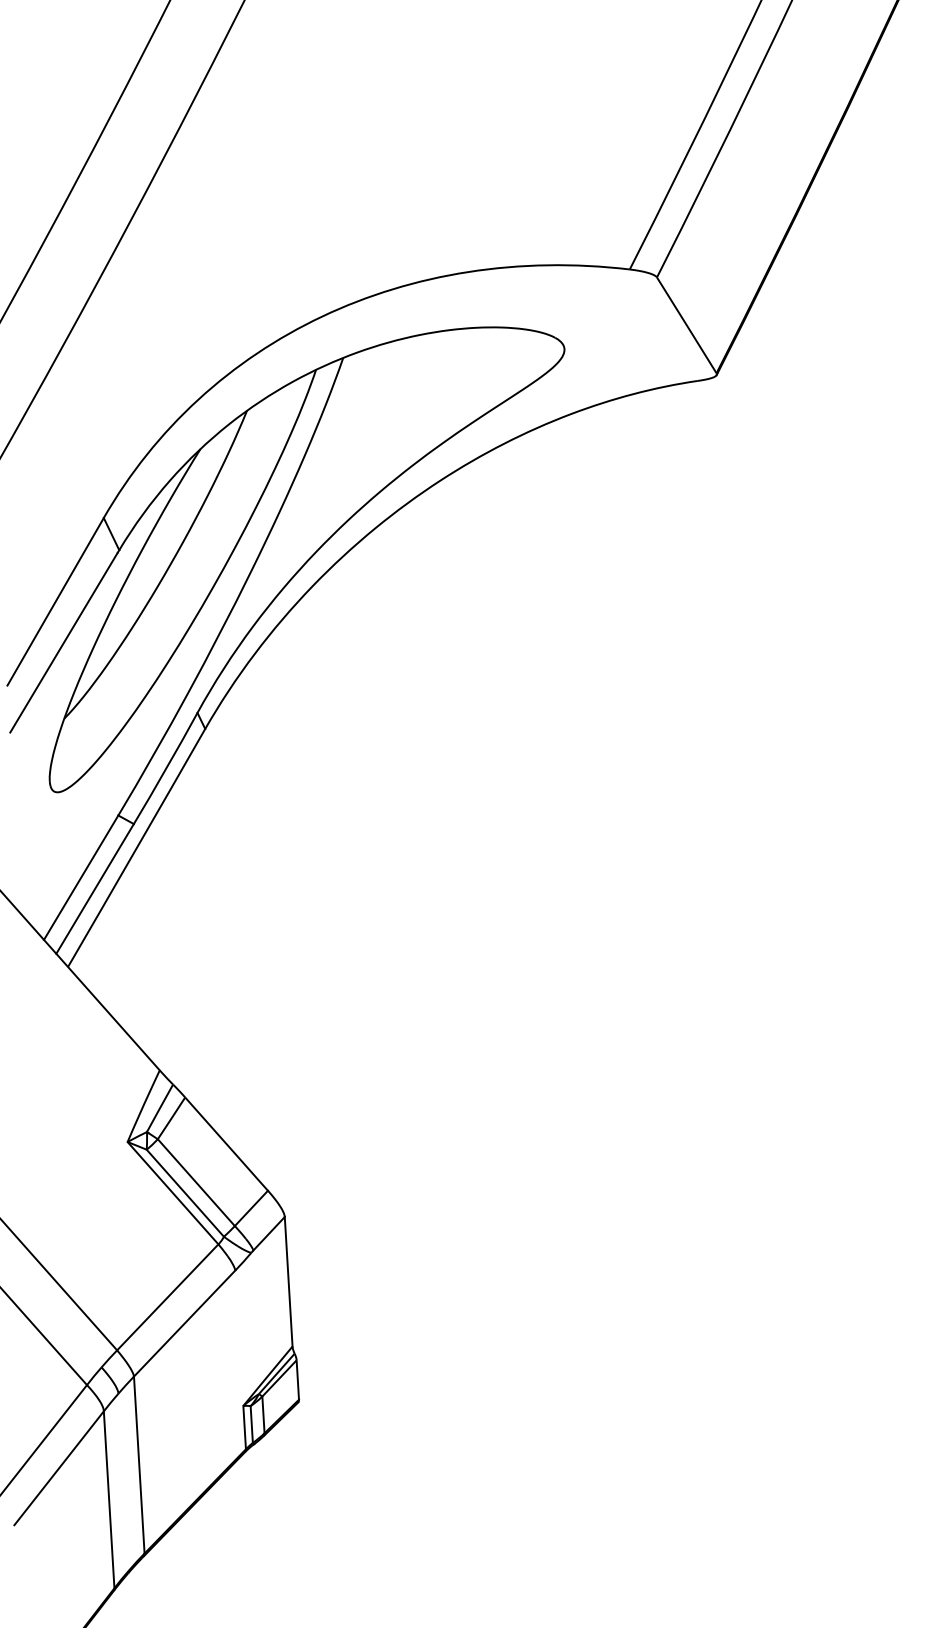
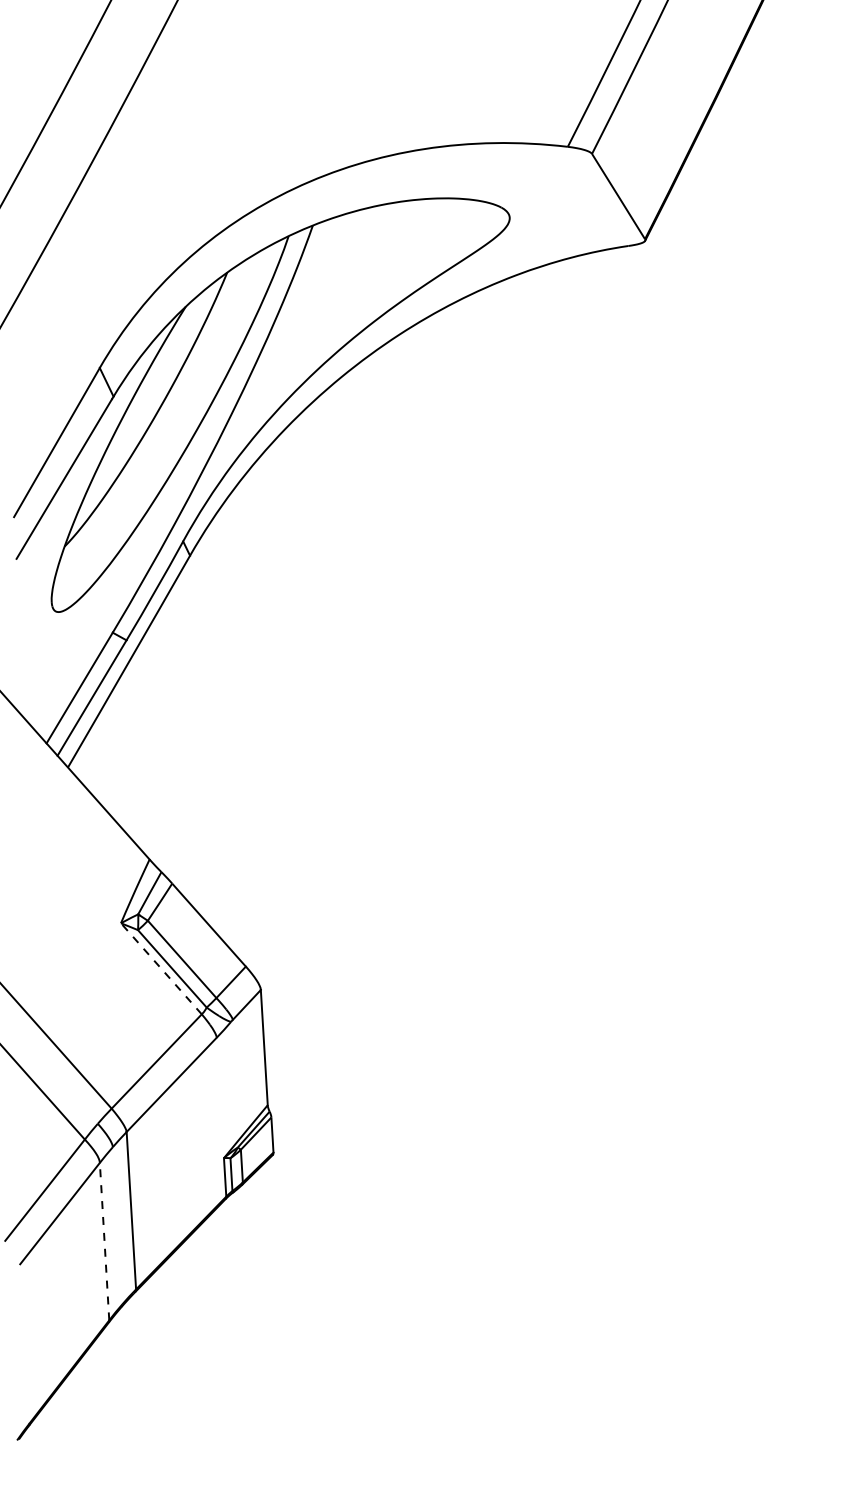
line: (173, 1192) -> (161, 968), solid -> dashed
line: (109, 1499) -> (104, 1241), solid -> dashed

